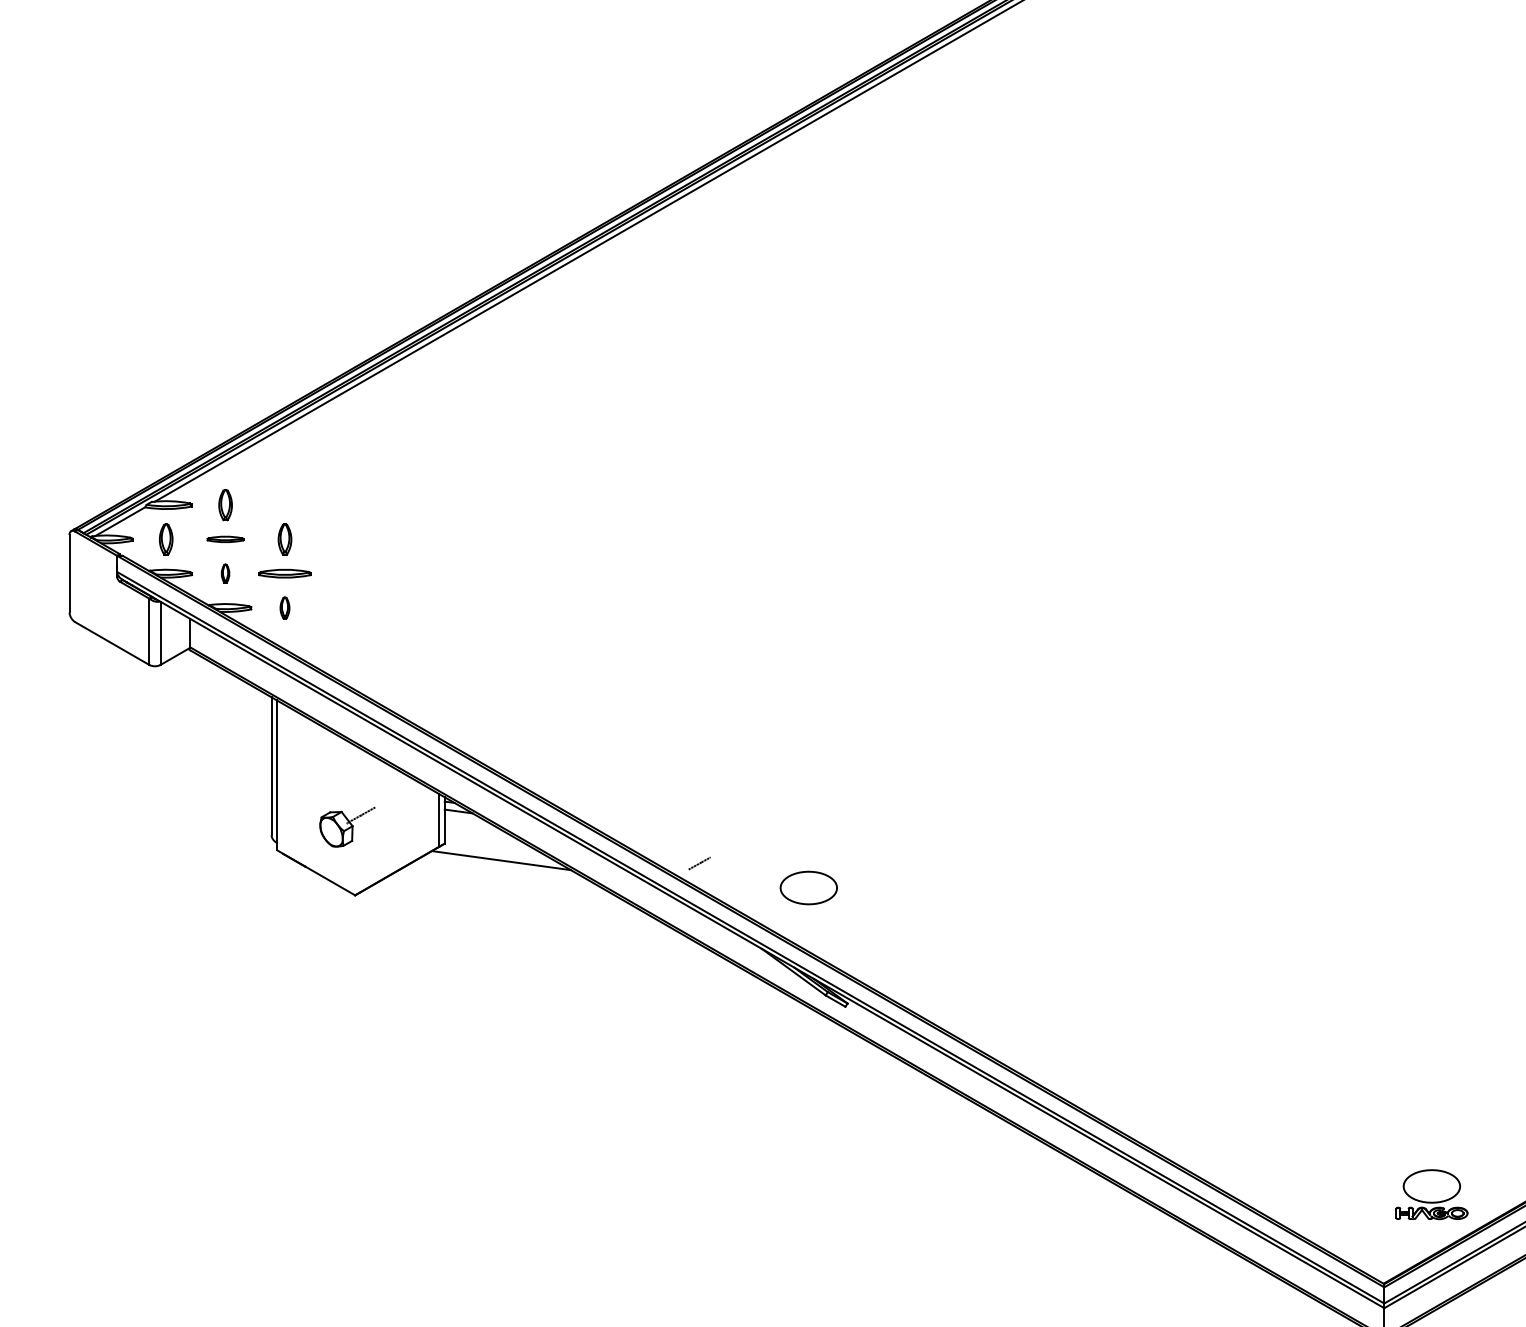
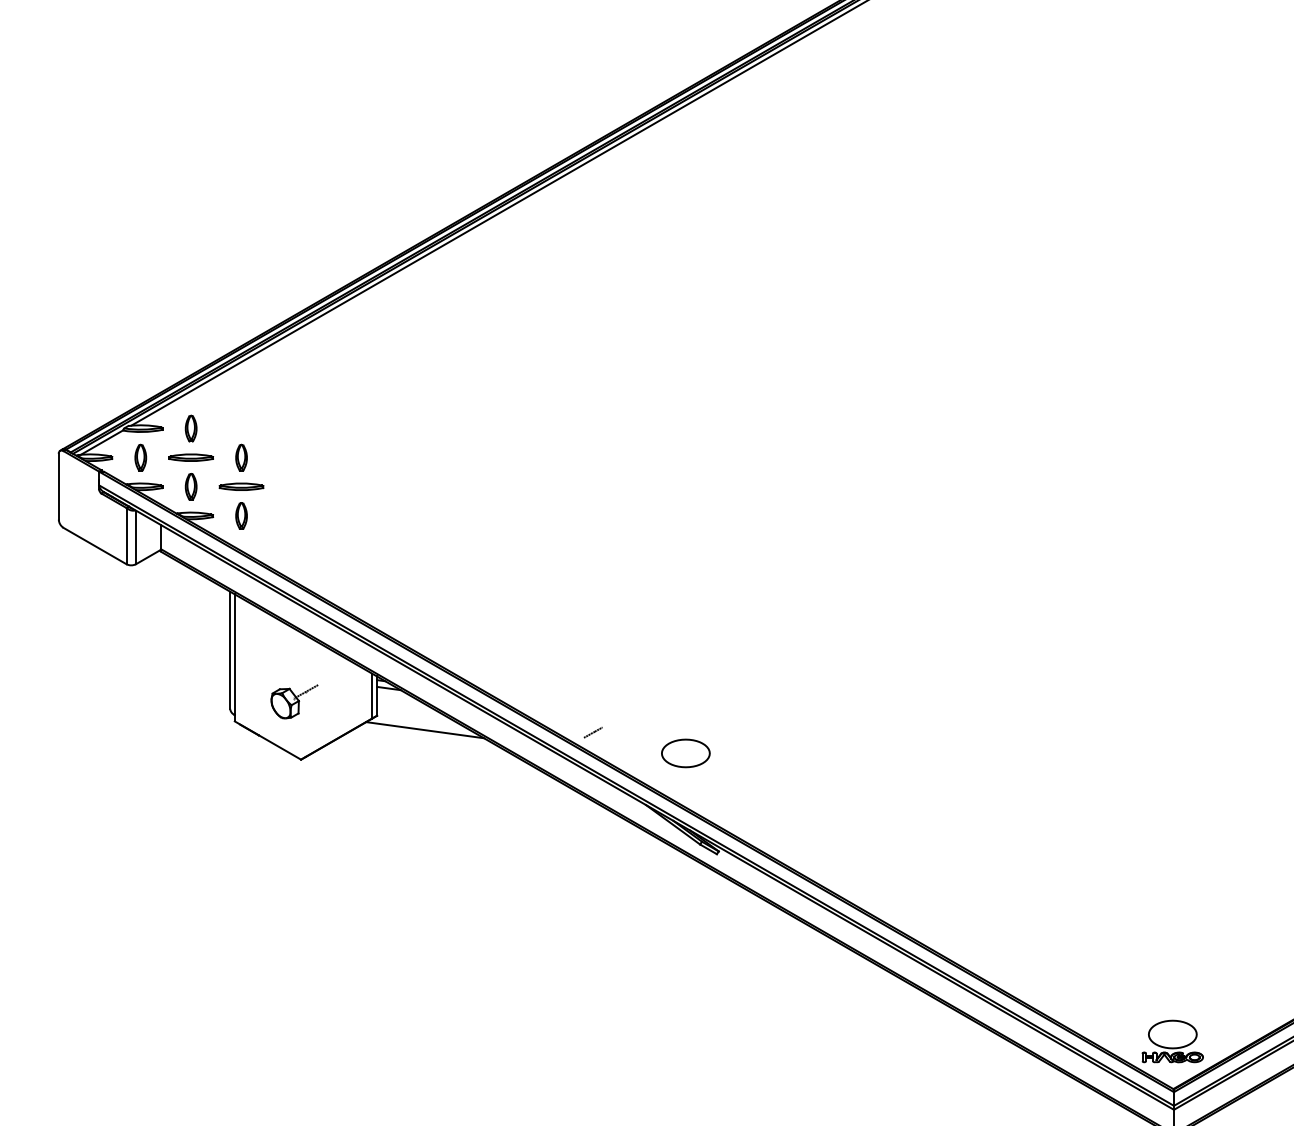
part: (225, 539) -> (191, 457), size x1.43
part: (225, 573) -> (191, 486), size x1.67
part: (284, 607) -> (241, 515), size x1.43
part: (1431, 1194) -> (1172, 1041), moved

